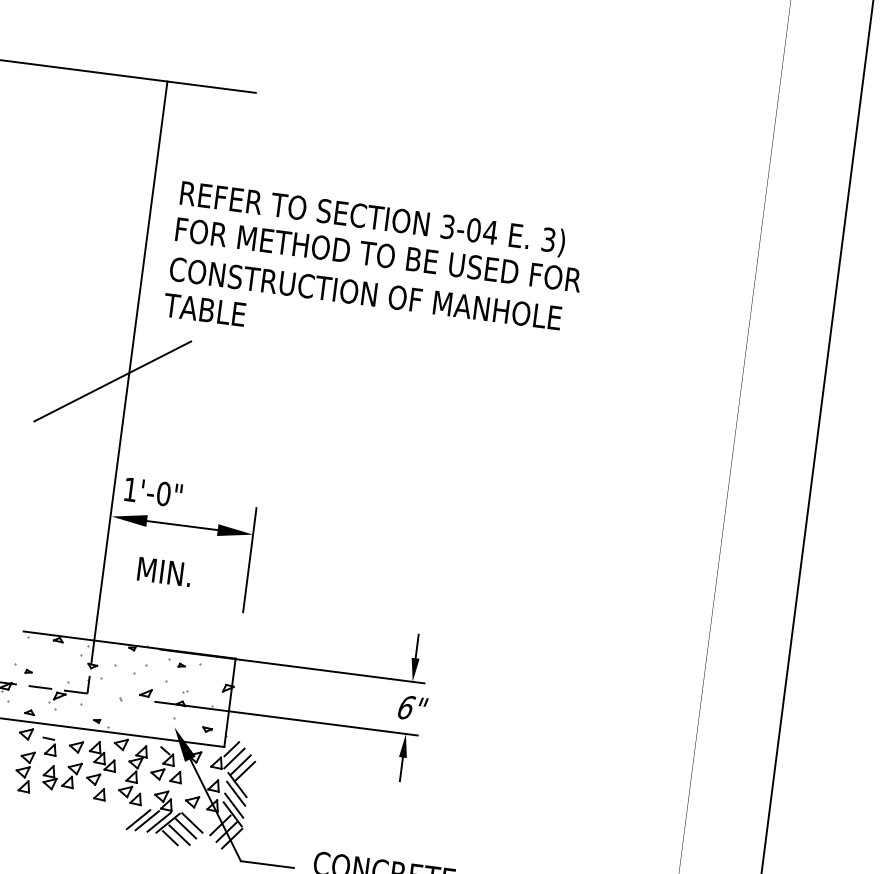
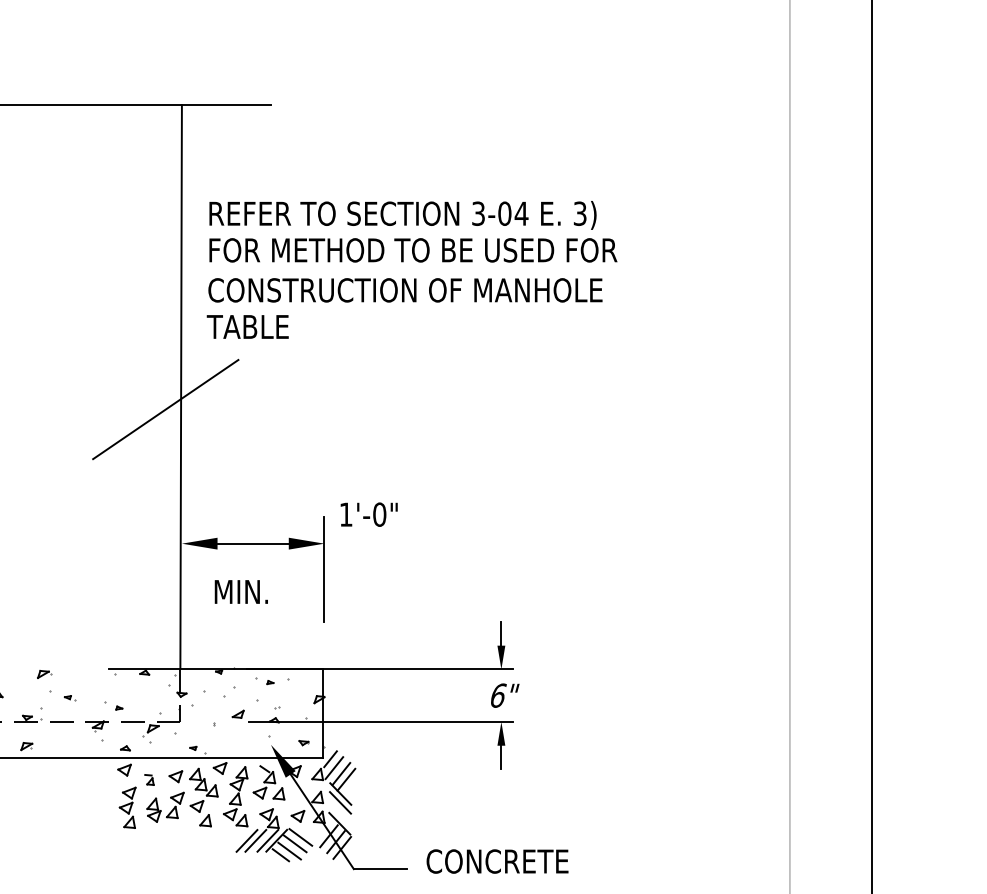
text: (152, 492) -> (368, 514), moved
part: (49, 746) -> (149, 779), size x0.6
line: (233, 805) -> (339, 814), removed

